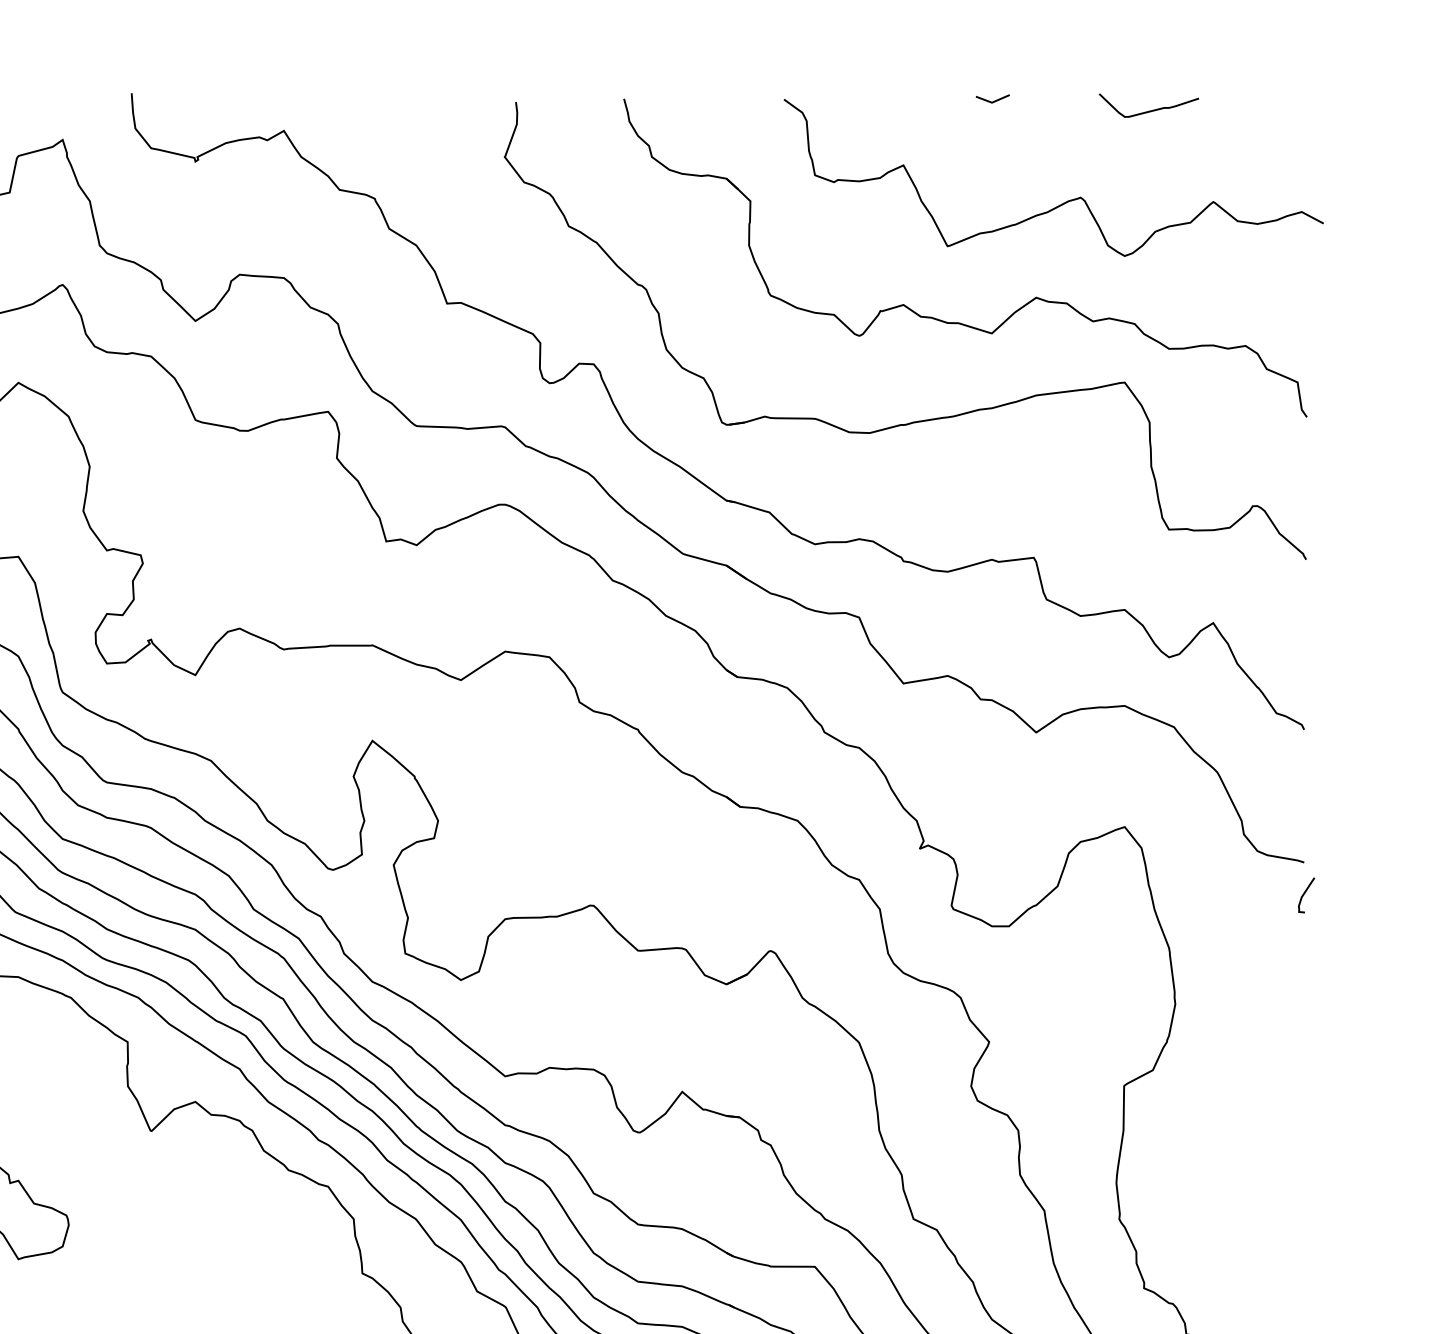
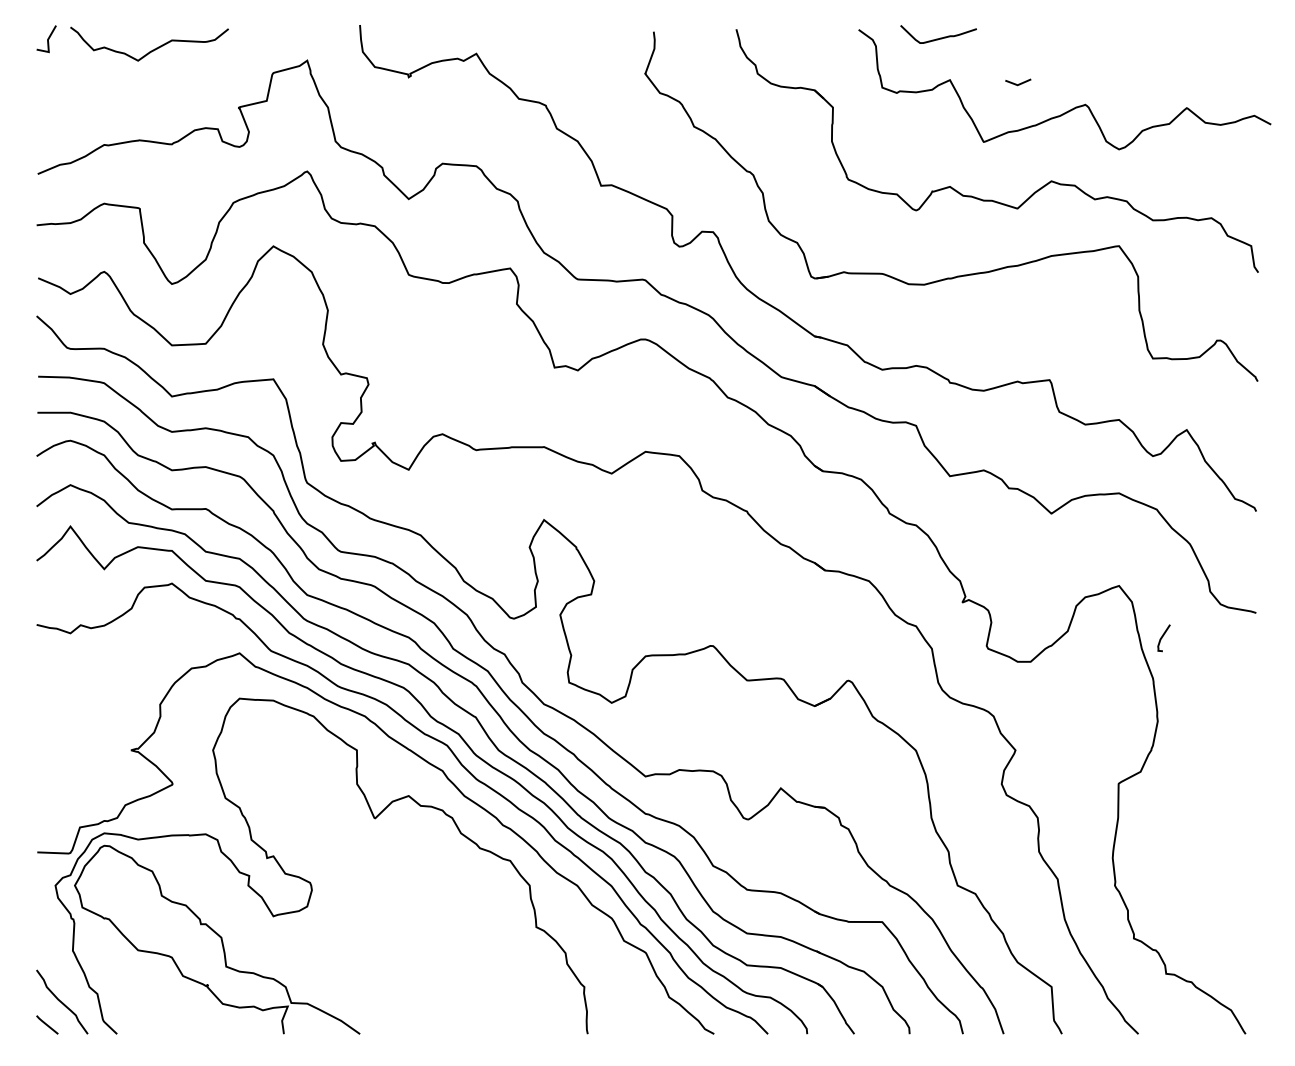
line: (993, 100) -> (1018, 83), moved
curve: (1151, 109) -> (940, 37), moved
curve: (1304, 895) -> (1162, 638), moved

